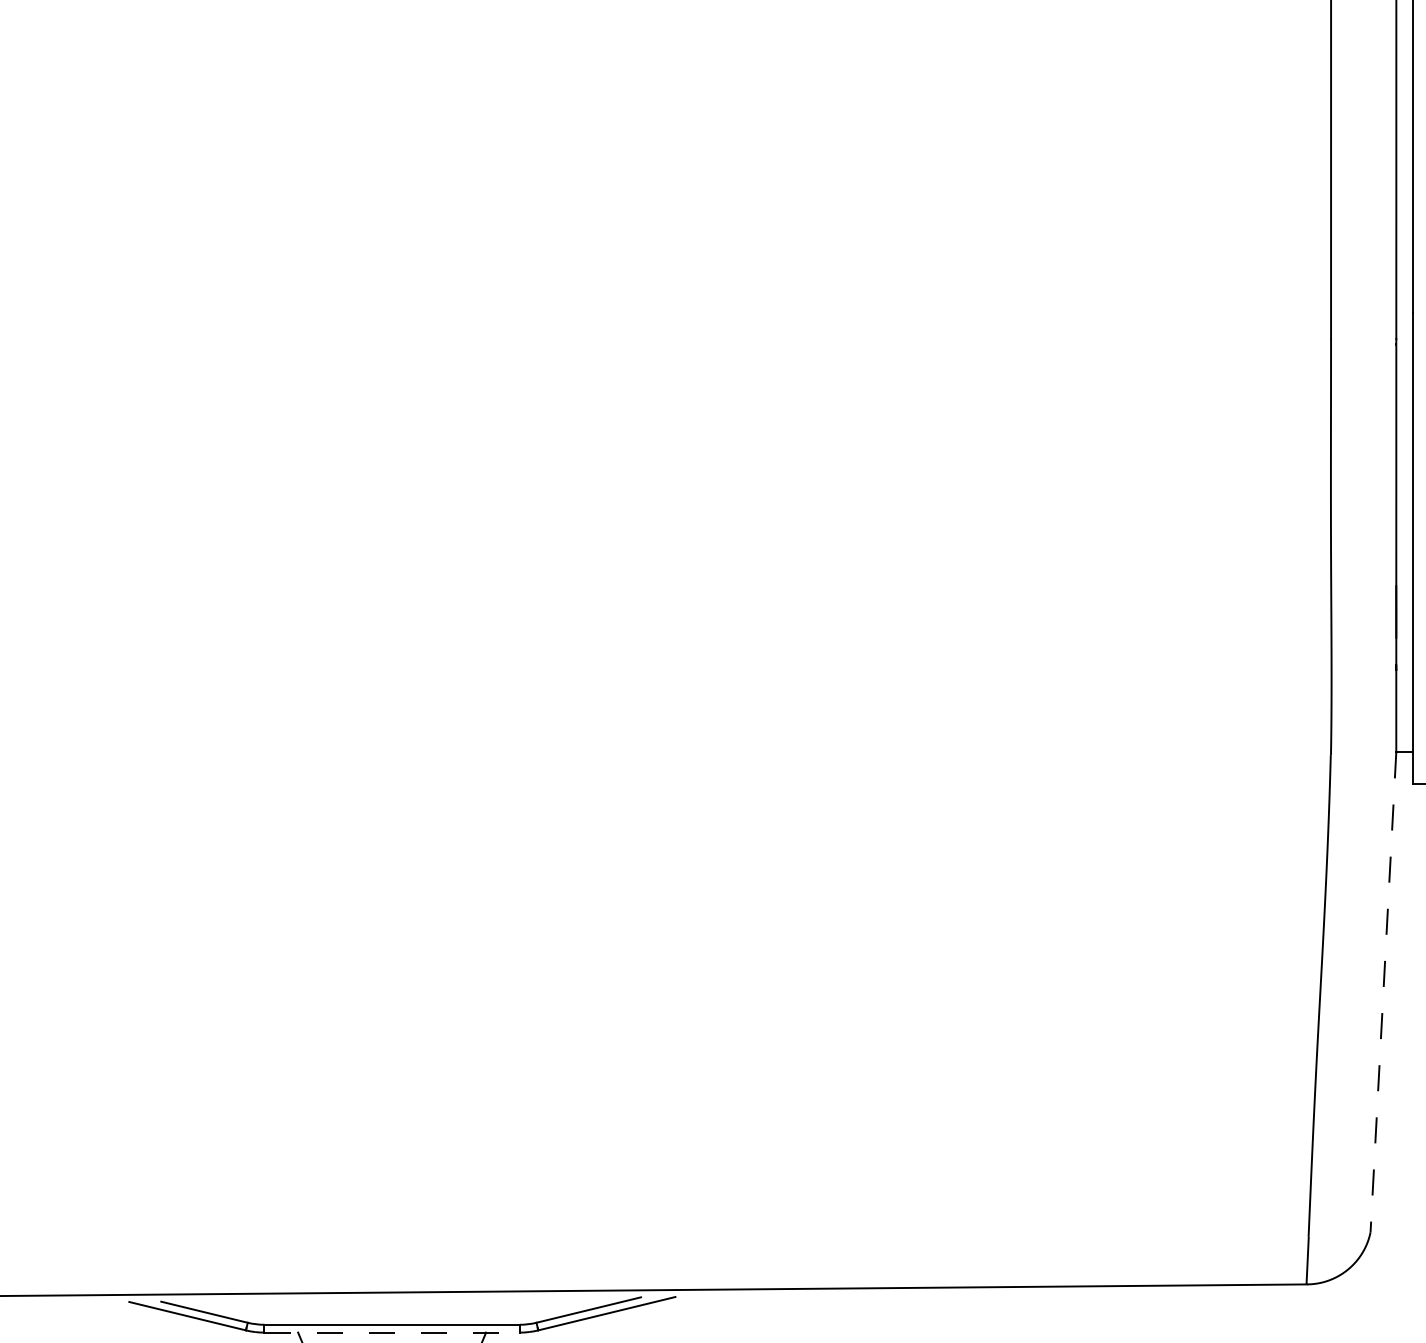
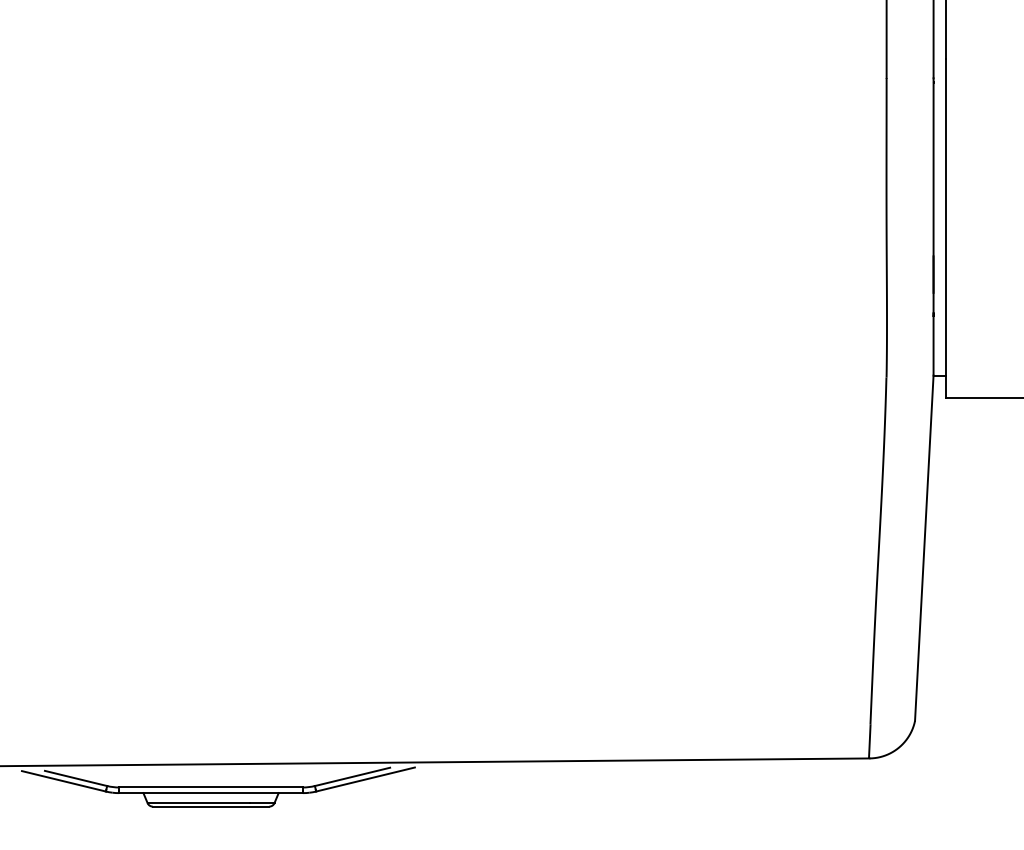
line: (1383, 992) -> (924, 548), dashed -> solid
line: (392, 1332) -> (211, 793), dashed -> solid

